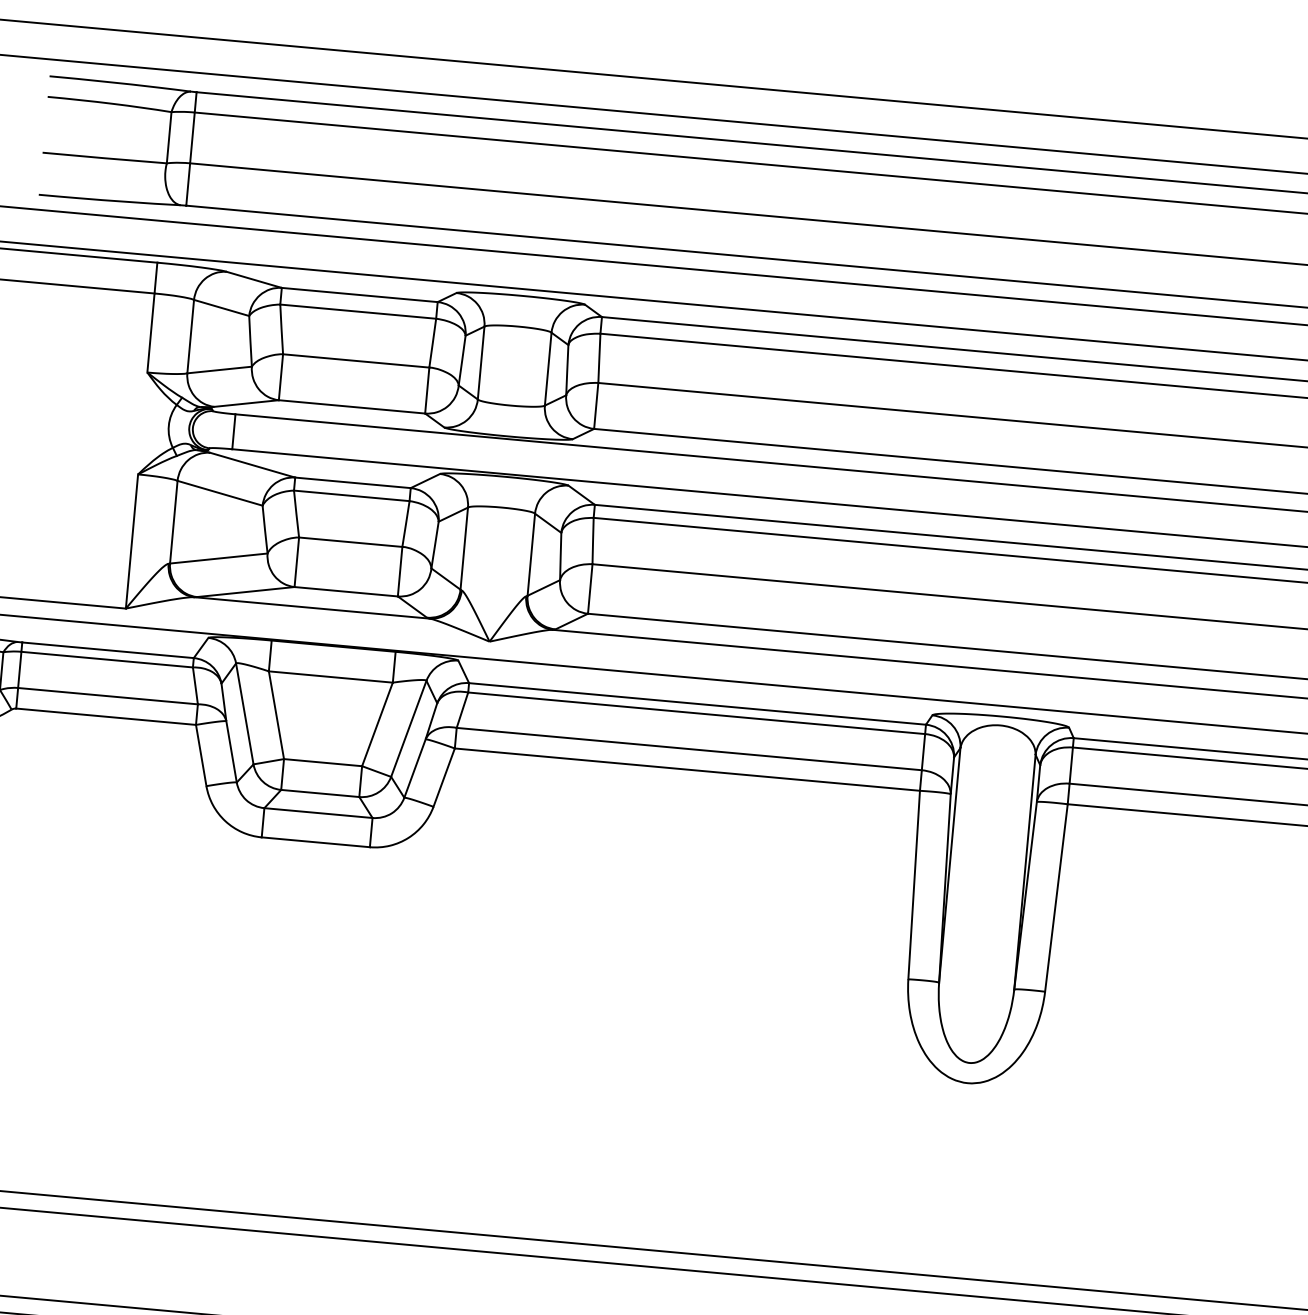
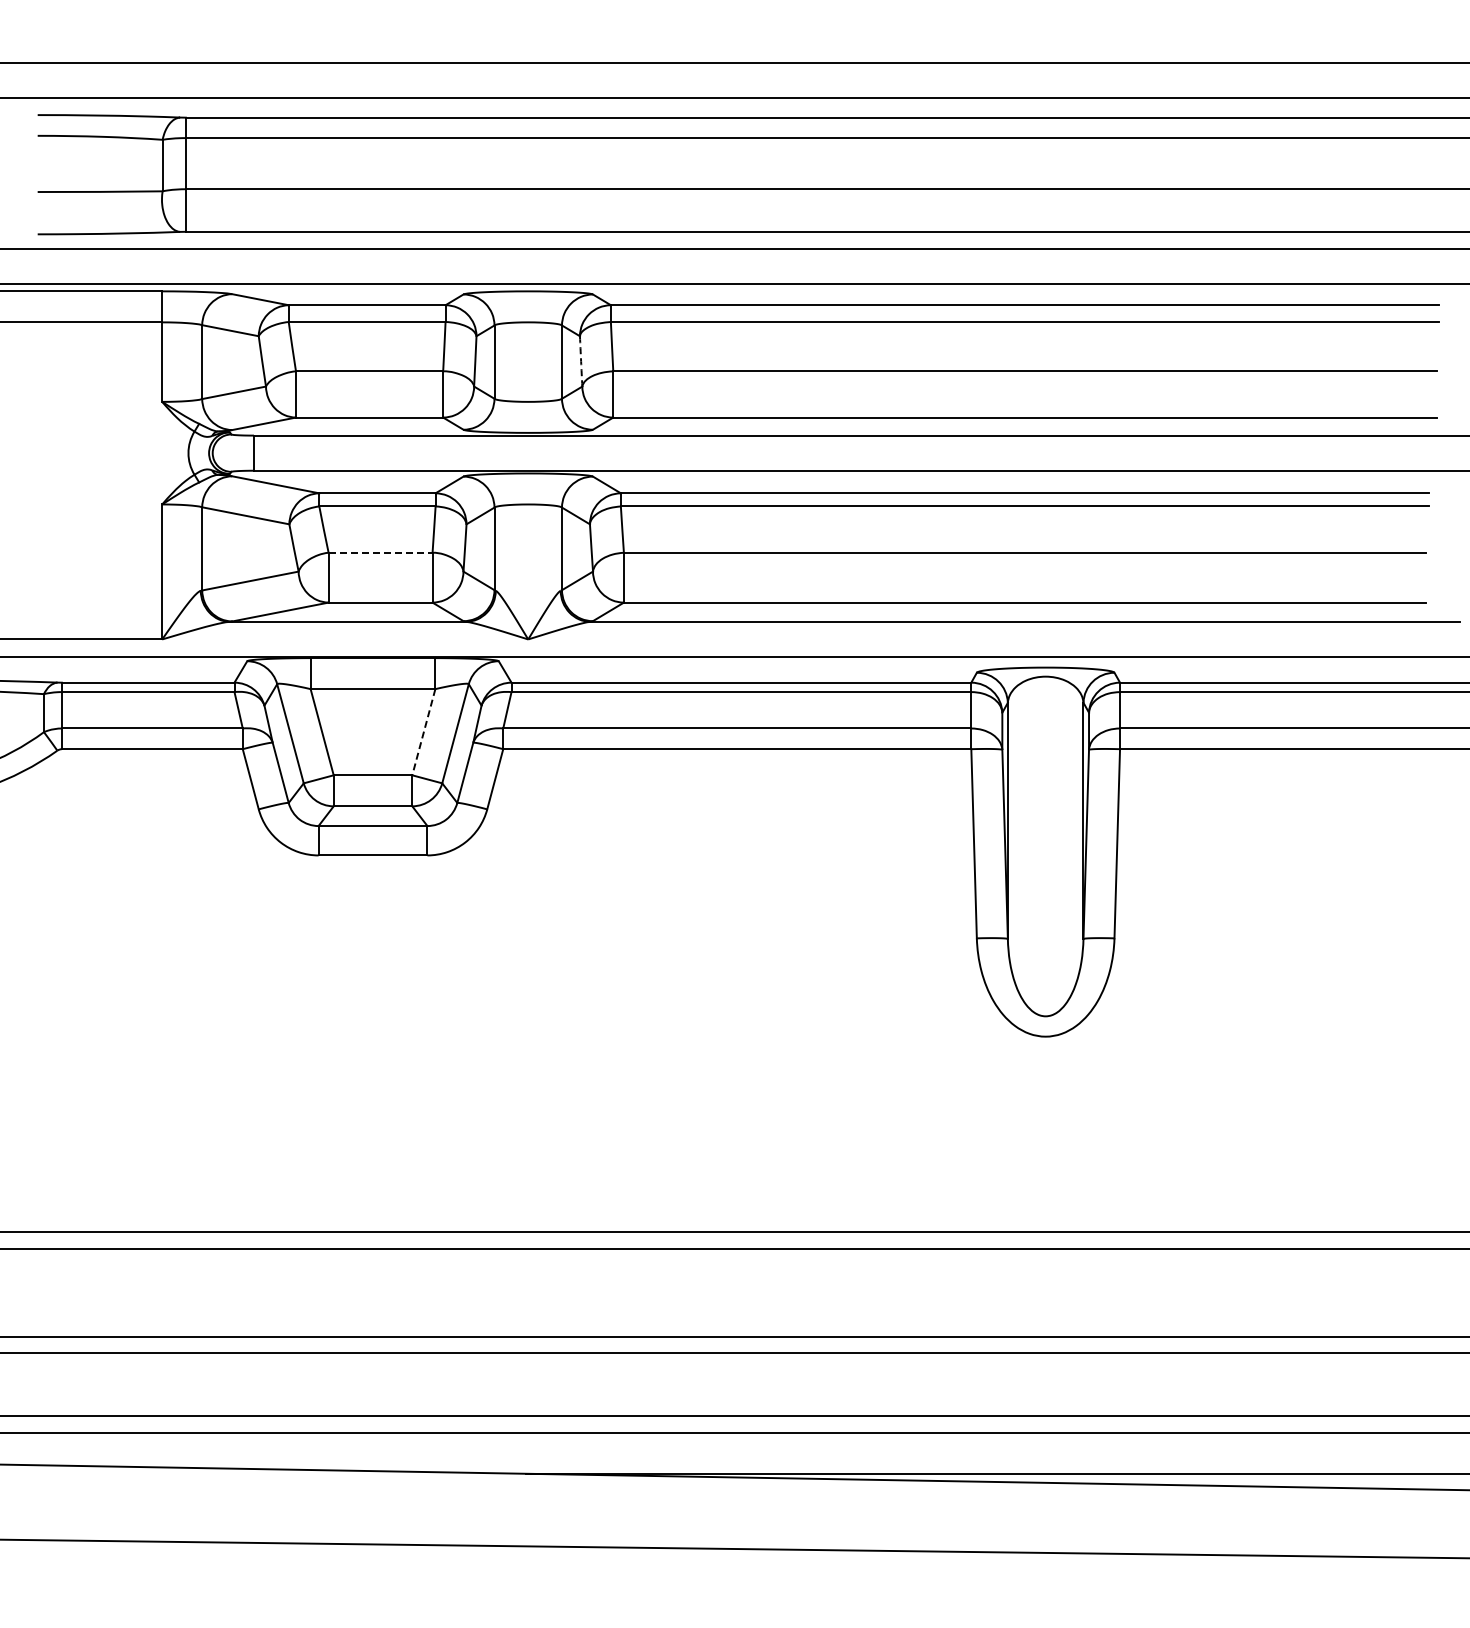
arc: (567, 370) -> (581, 361), solid -> dashed
line: (350, 541) -> (380, 552), solid -> dashed
line: (377, 724) -> (423, 732), solid -> dashed

